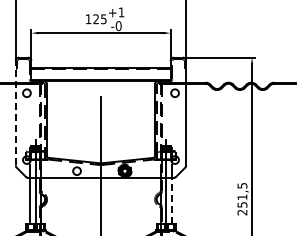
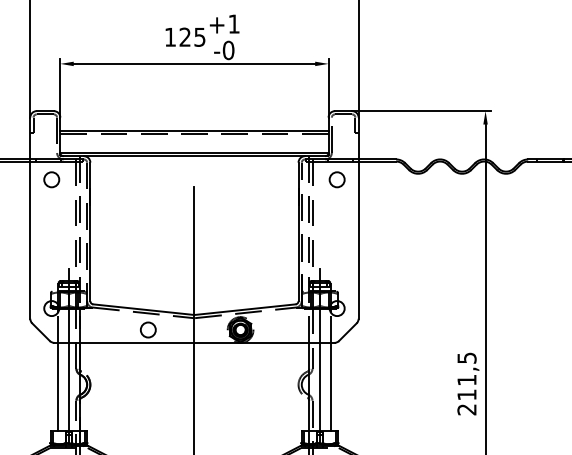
line: (15, 112) -> (29, 216), dashed -> solid
line: (171, 200) -> (330, 386), dashed -> solid
text: (242, 204) -> (467, 394), 251,5 -> 211,5

